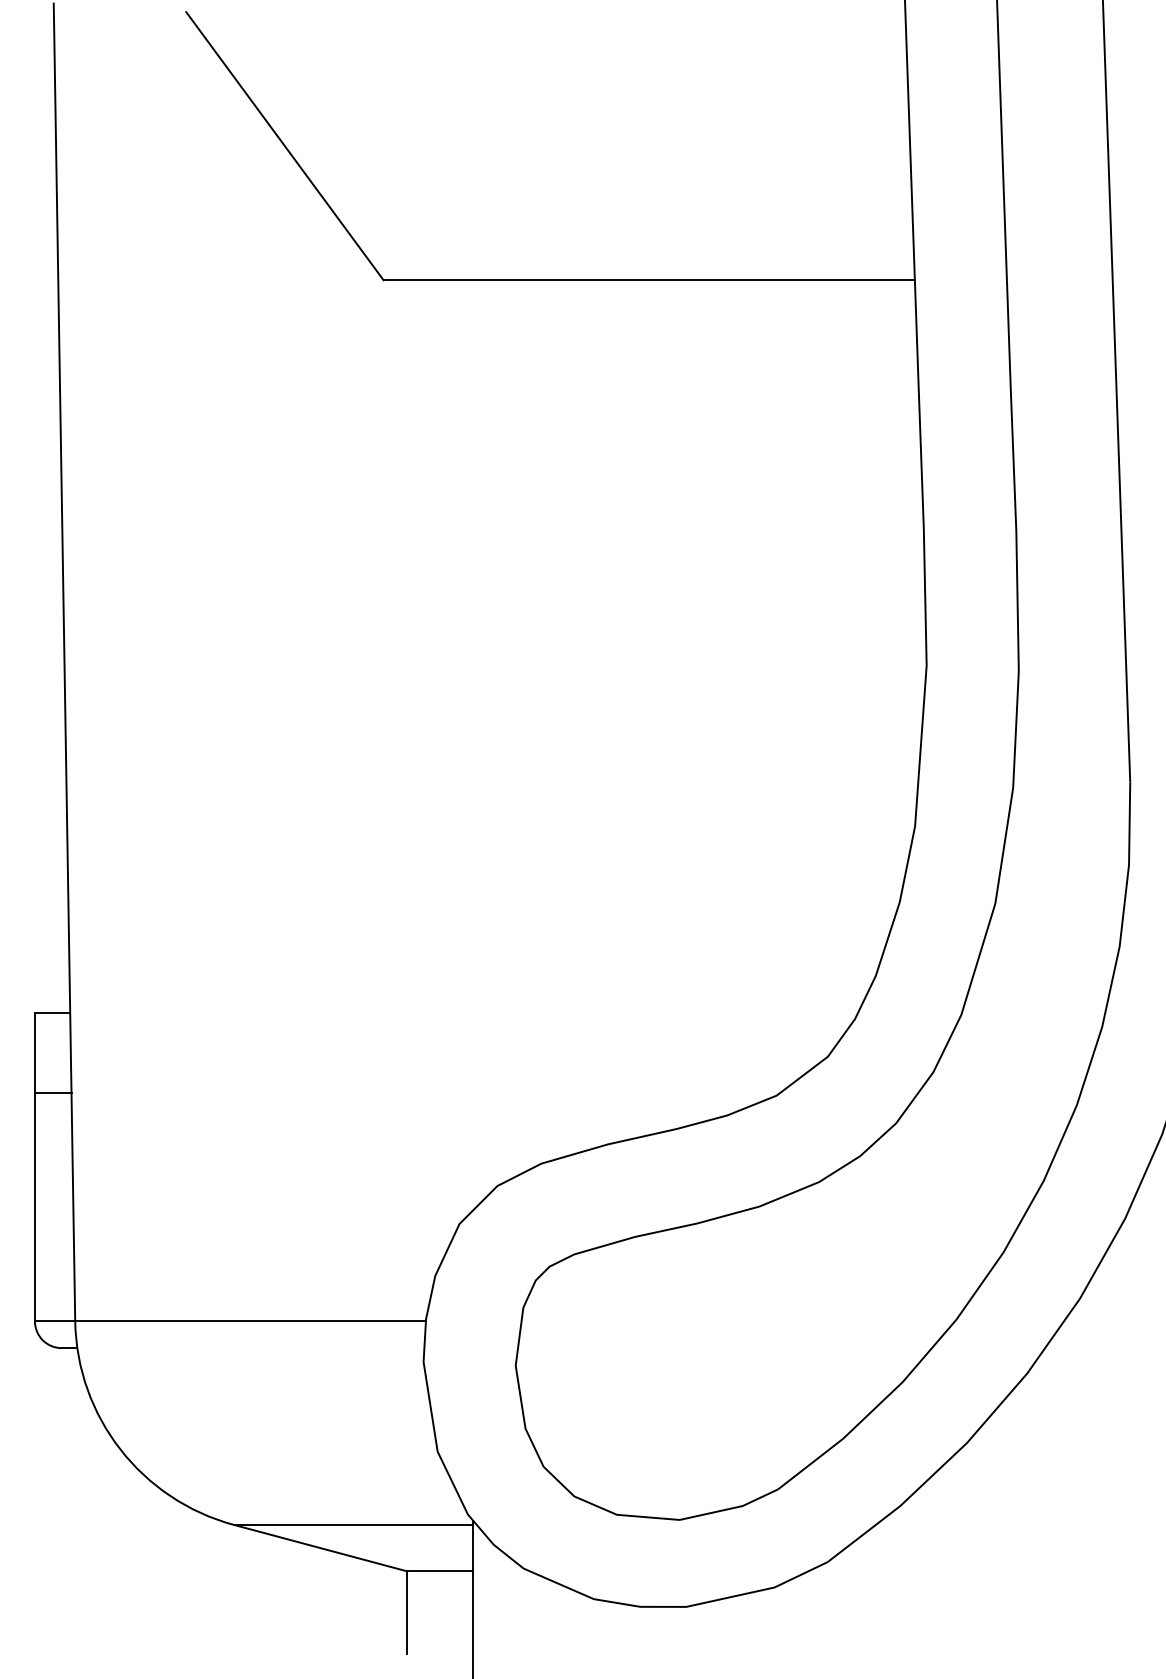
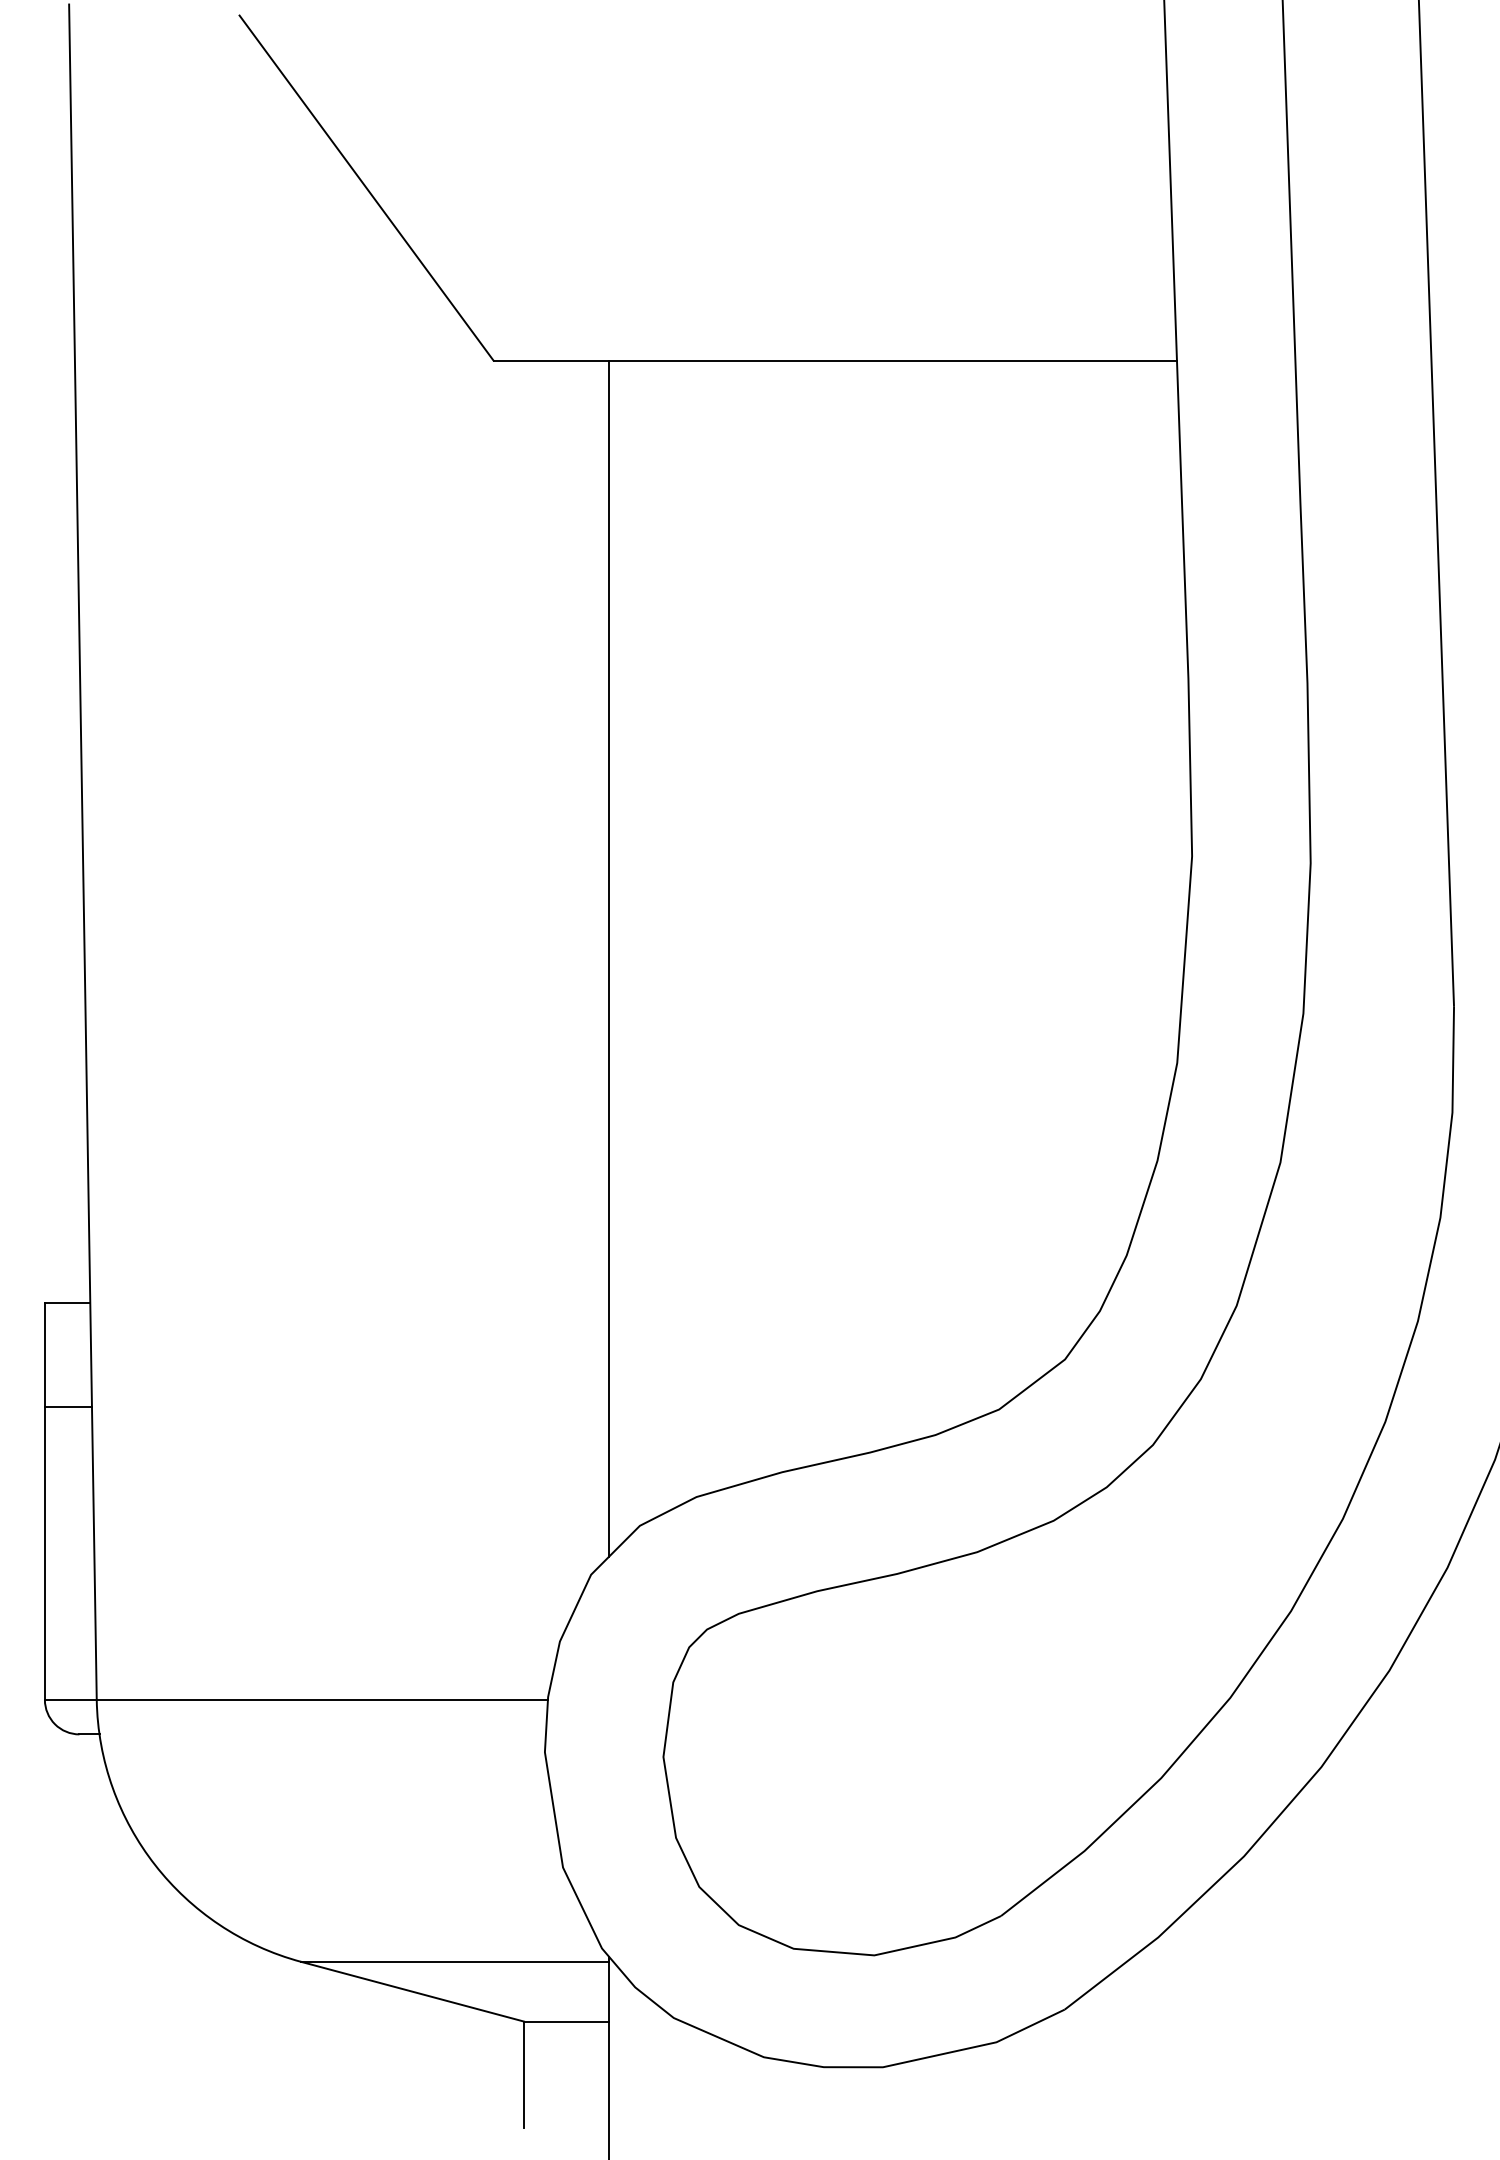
line: (473, 745) -> (609, 959), added

